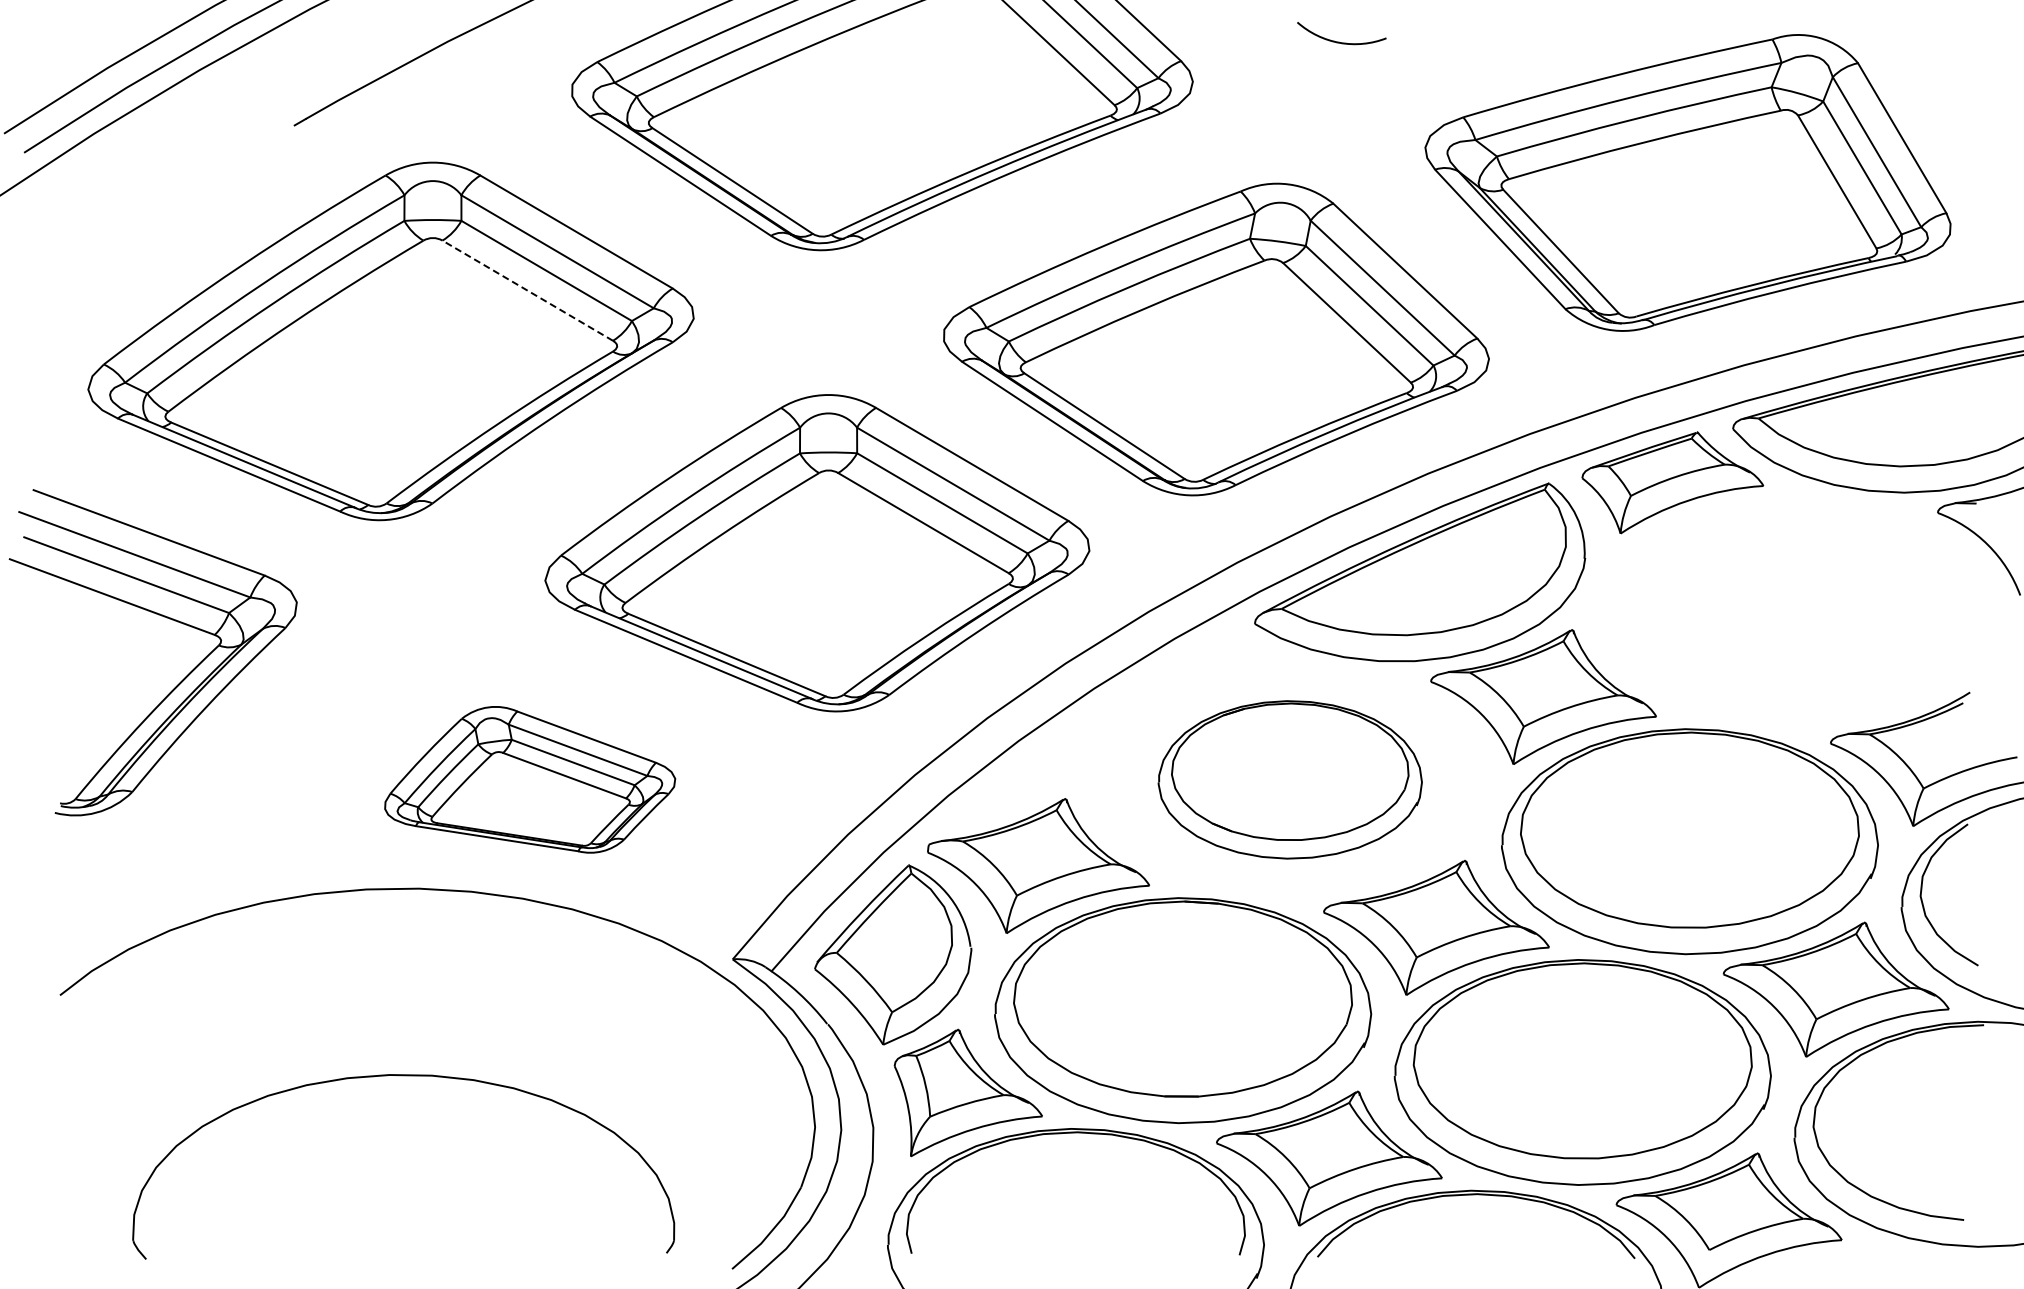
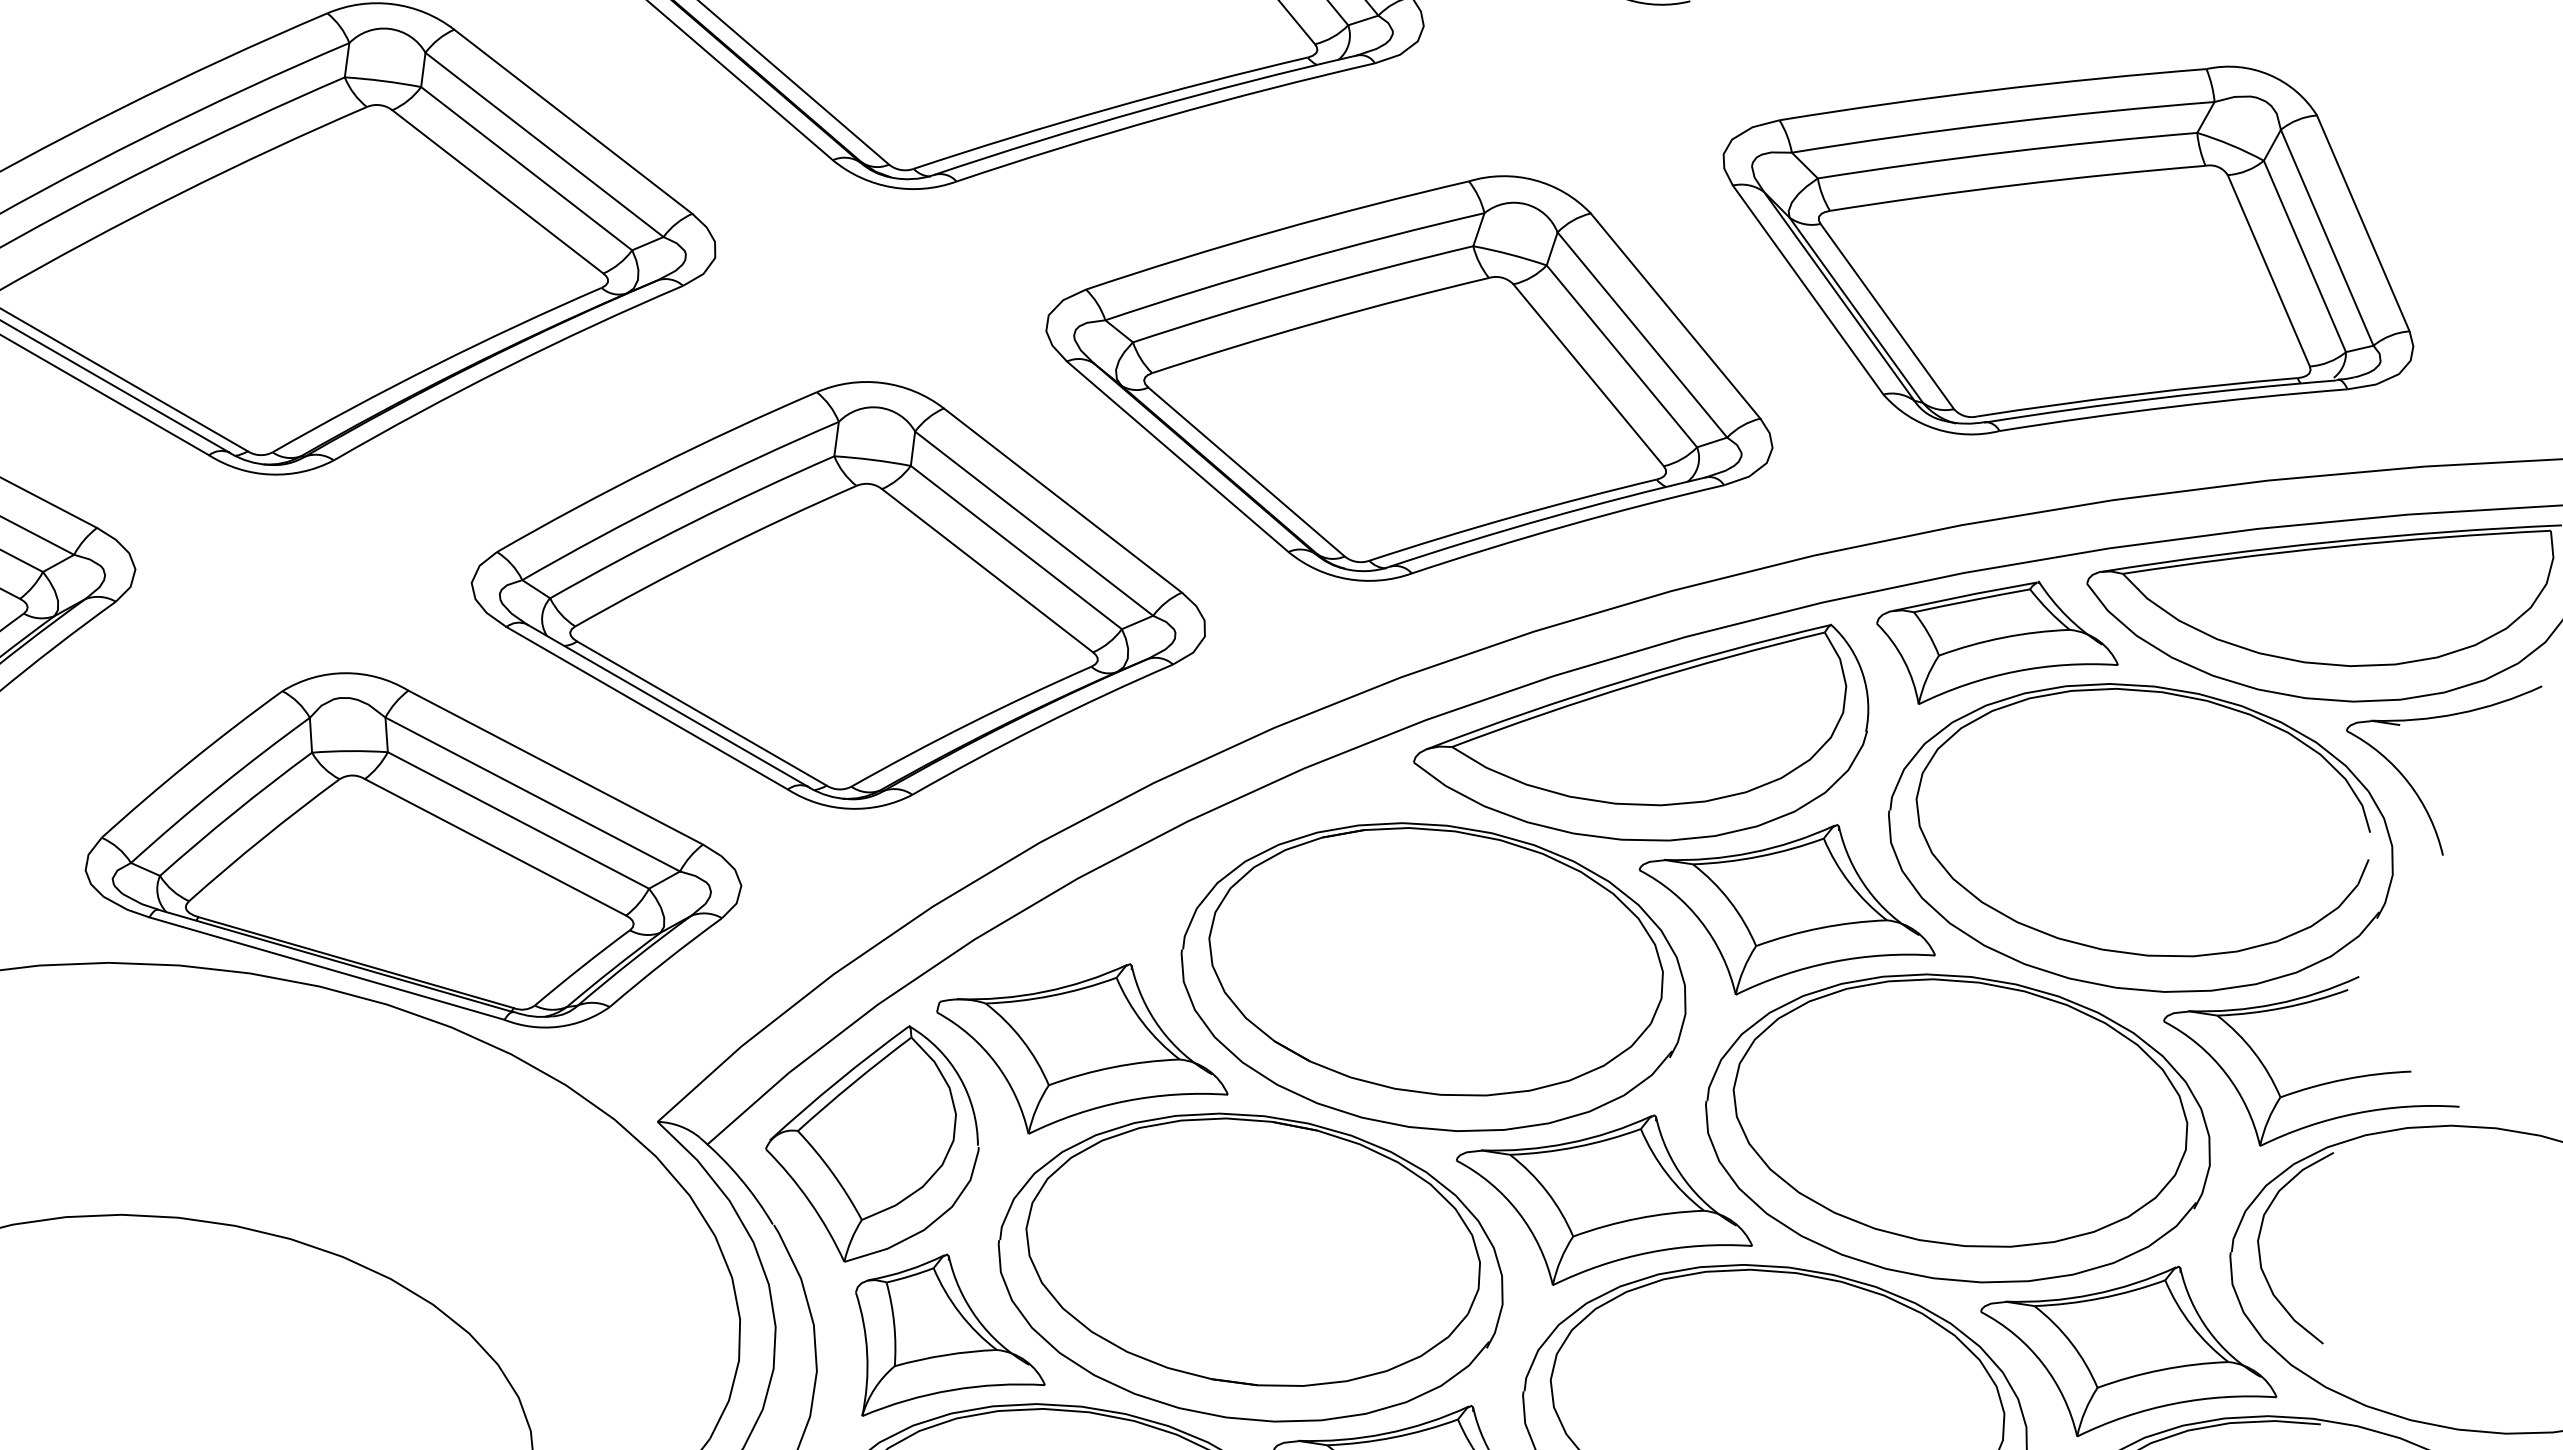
line: (527, 290) -> (497, 191), dashed -> solid
part: (1797, 610) -> (2142, 837), added
part: (529, 779) -> (416, 846), size x1.67
part: (1290, 779) -> (1434, 976), size x1.43

